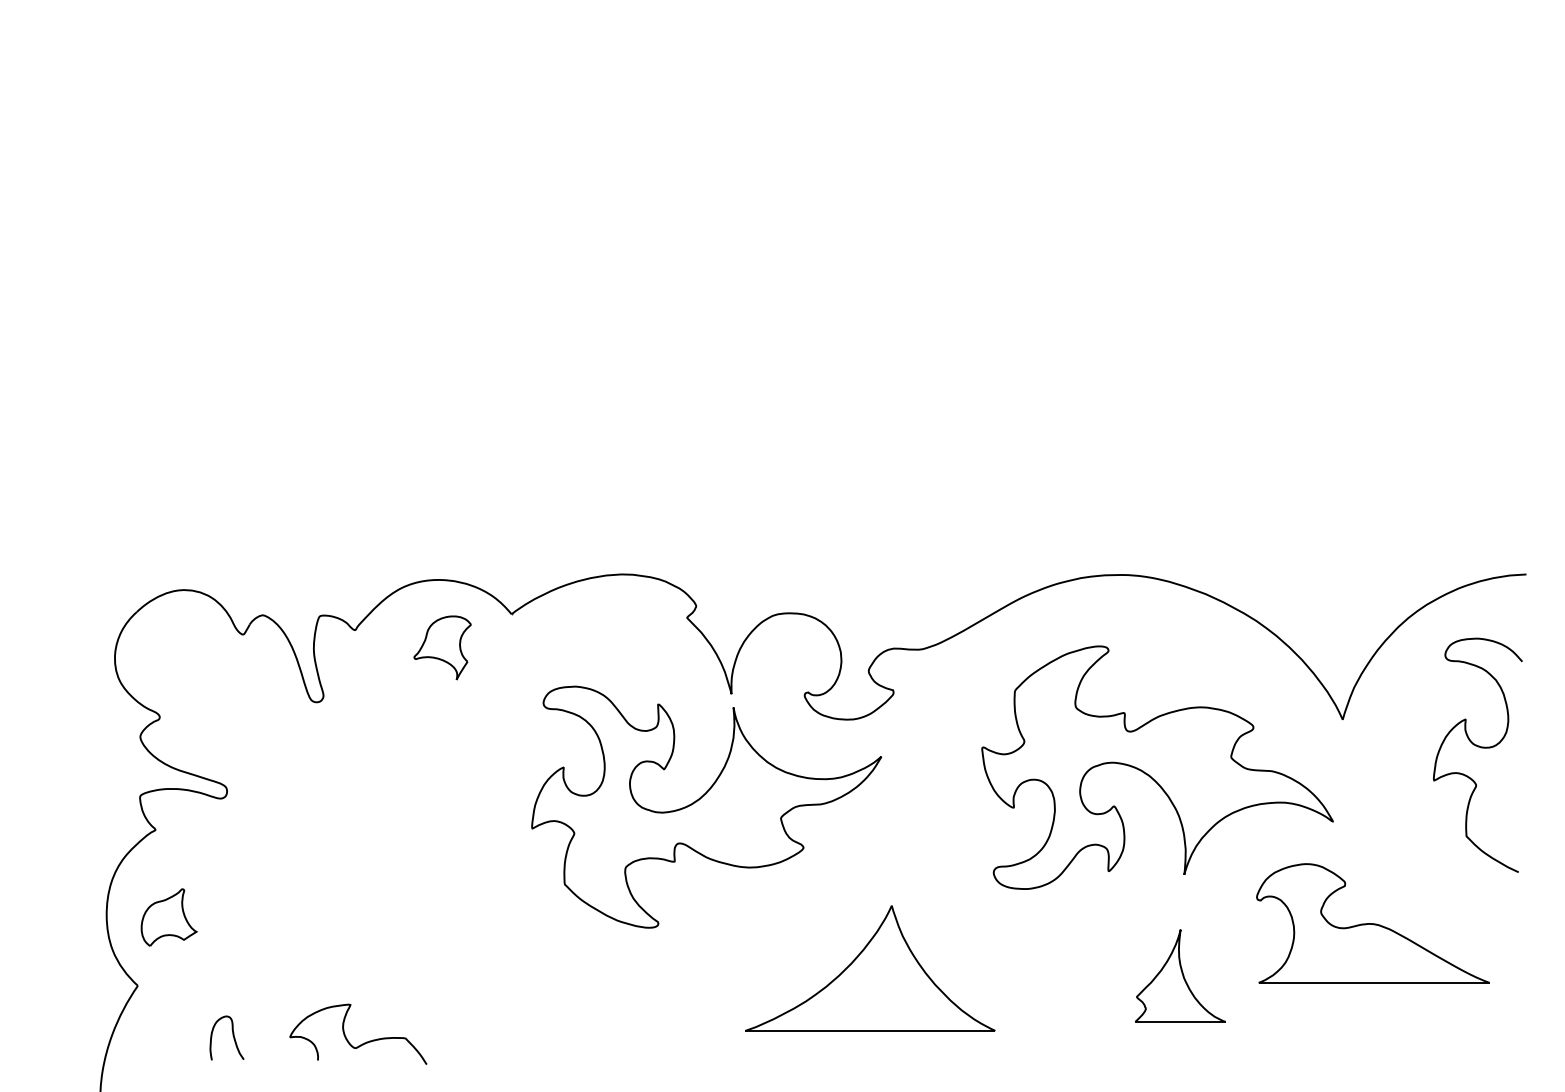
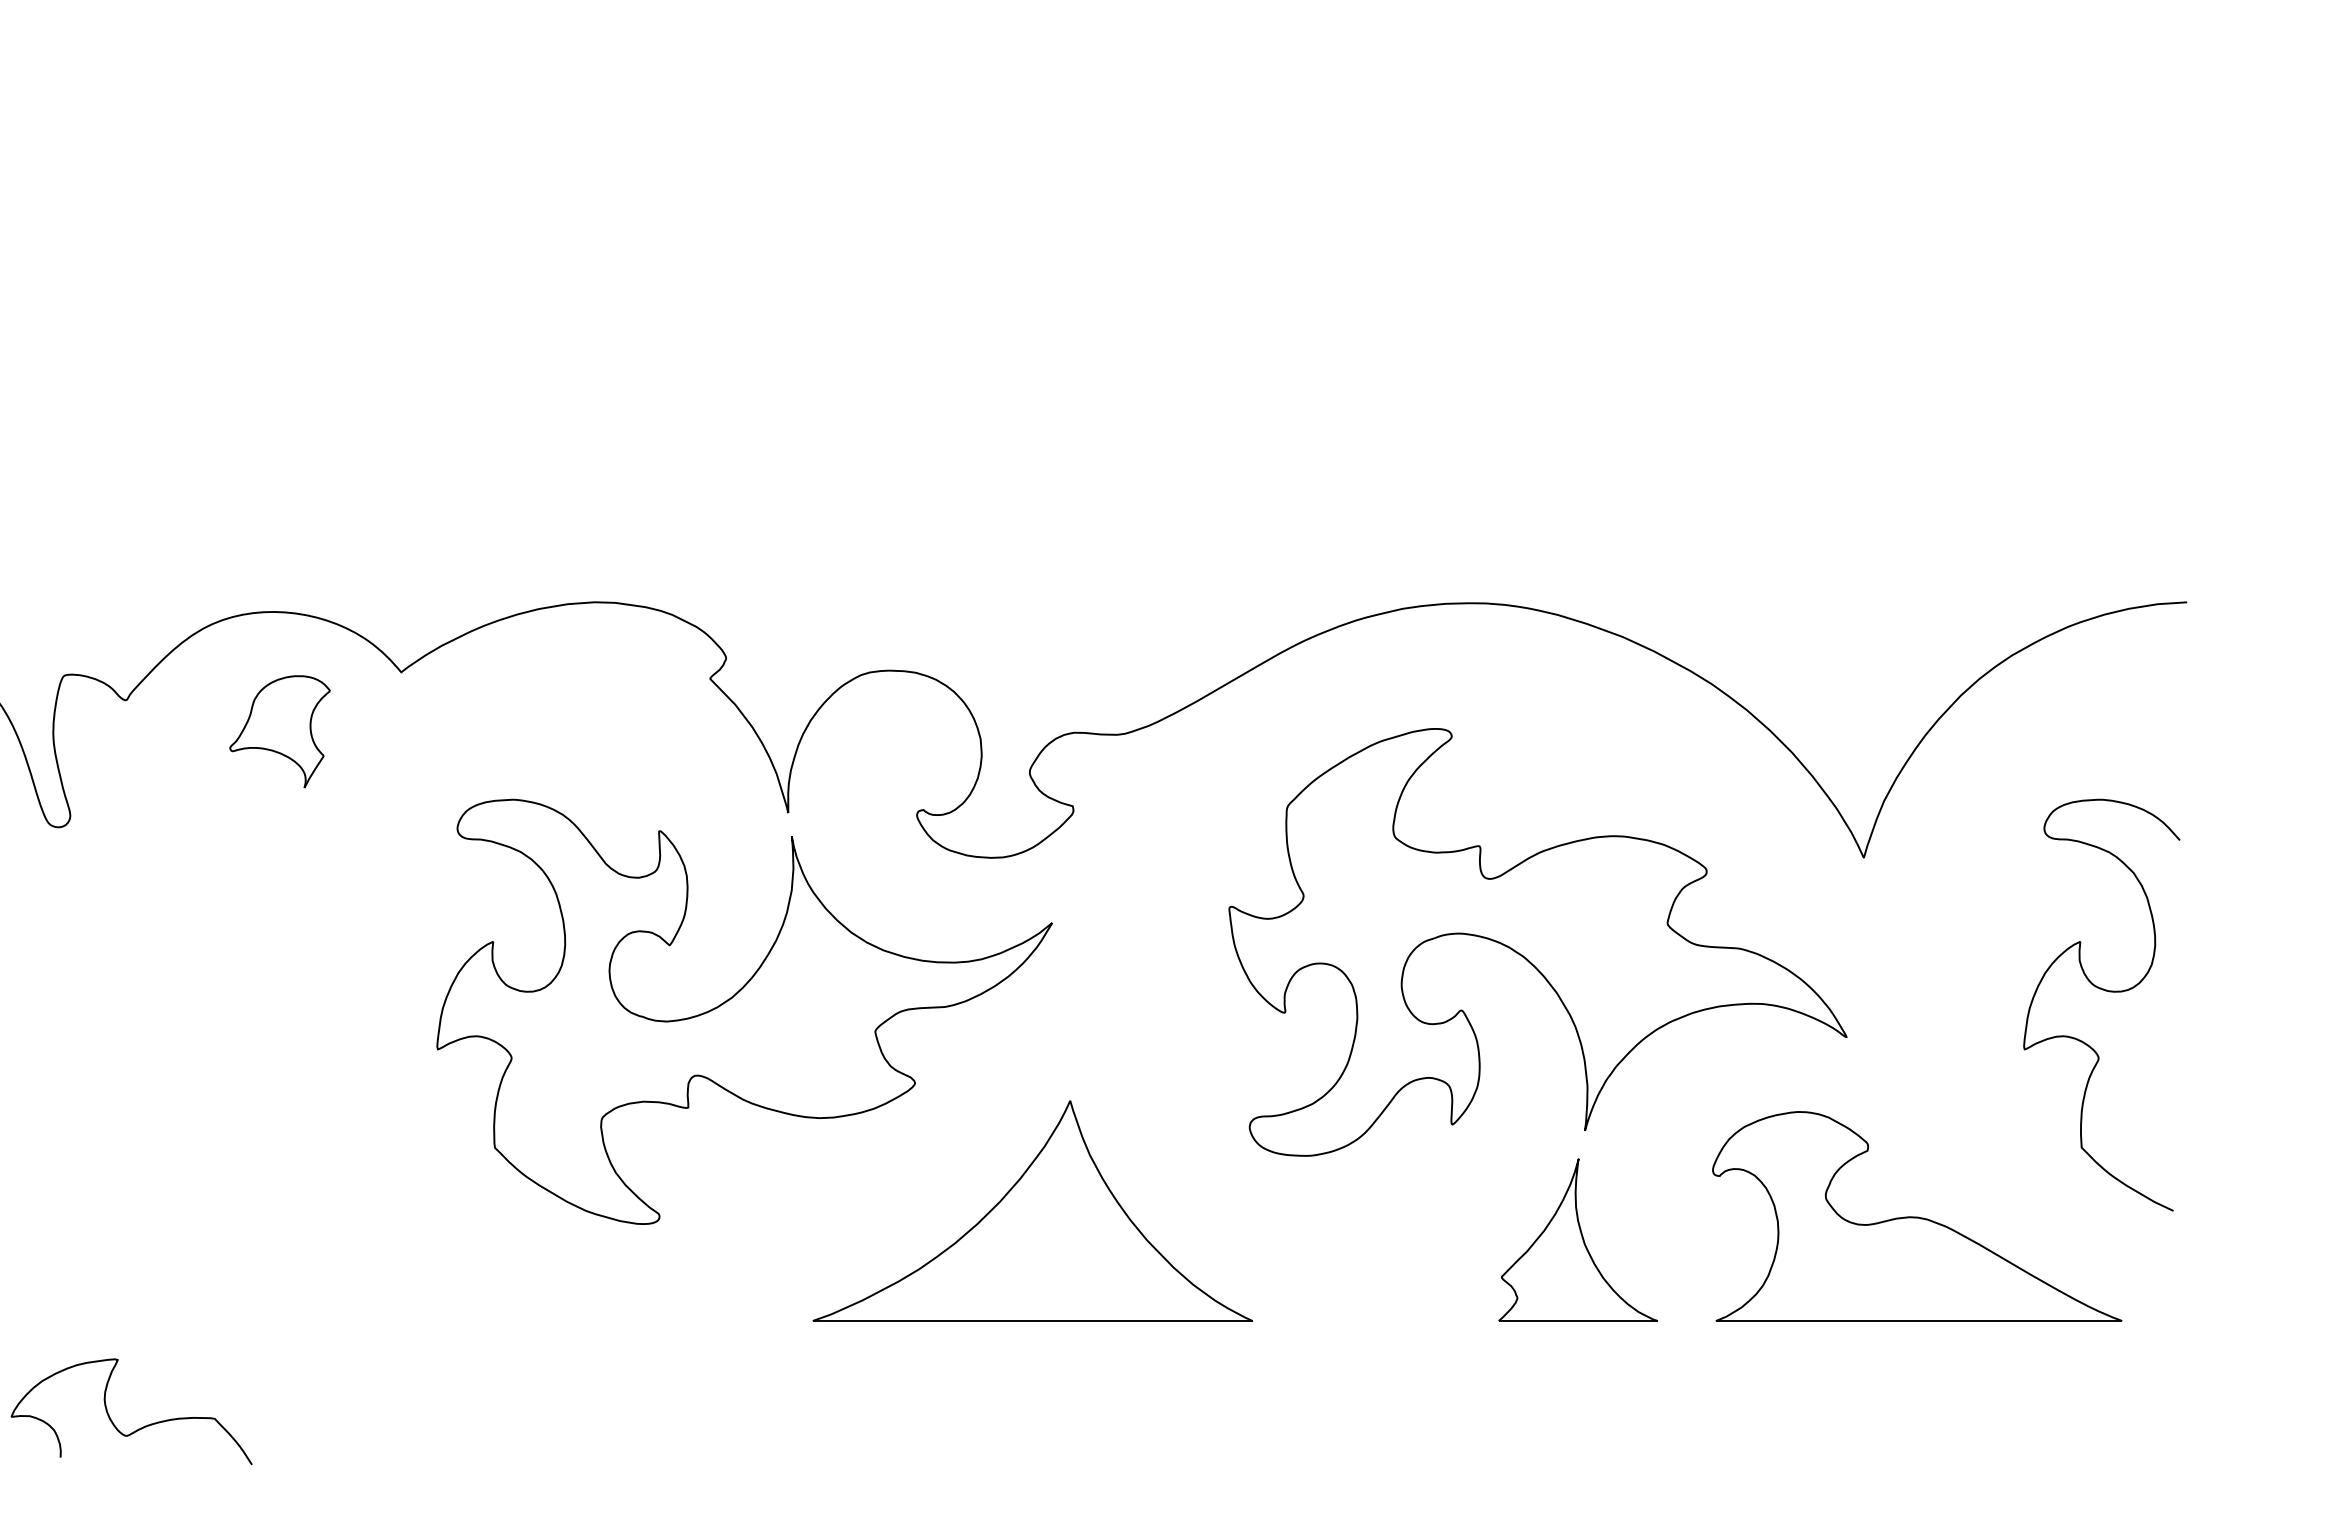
curve: (1478, 747) -> (2102, 991), moved
part: (870, 968) -> (1032, 1211), moved
part: (1180, 975) -> (1578, 1239), moved

